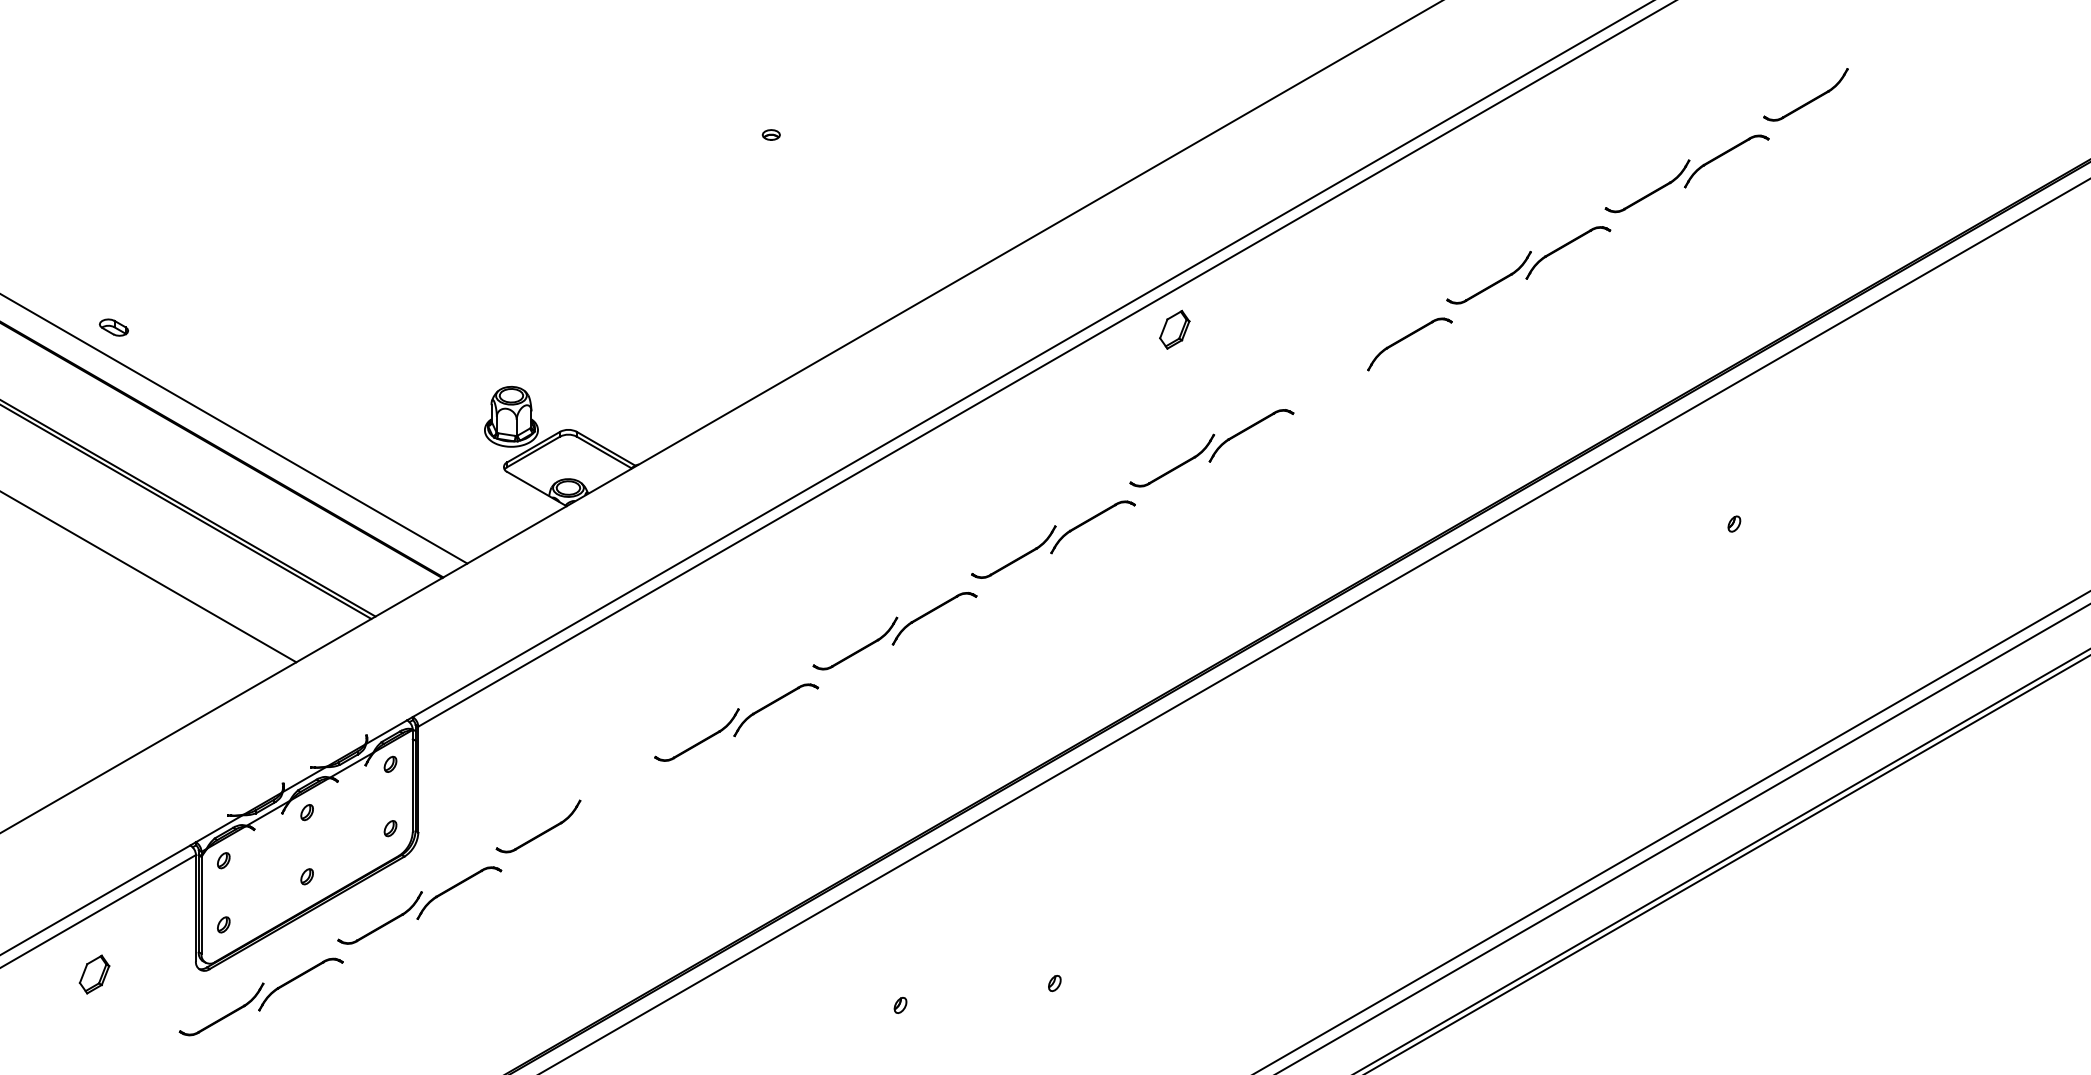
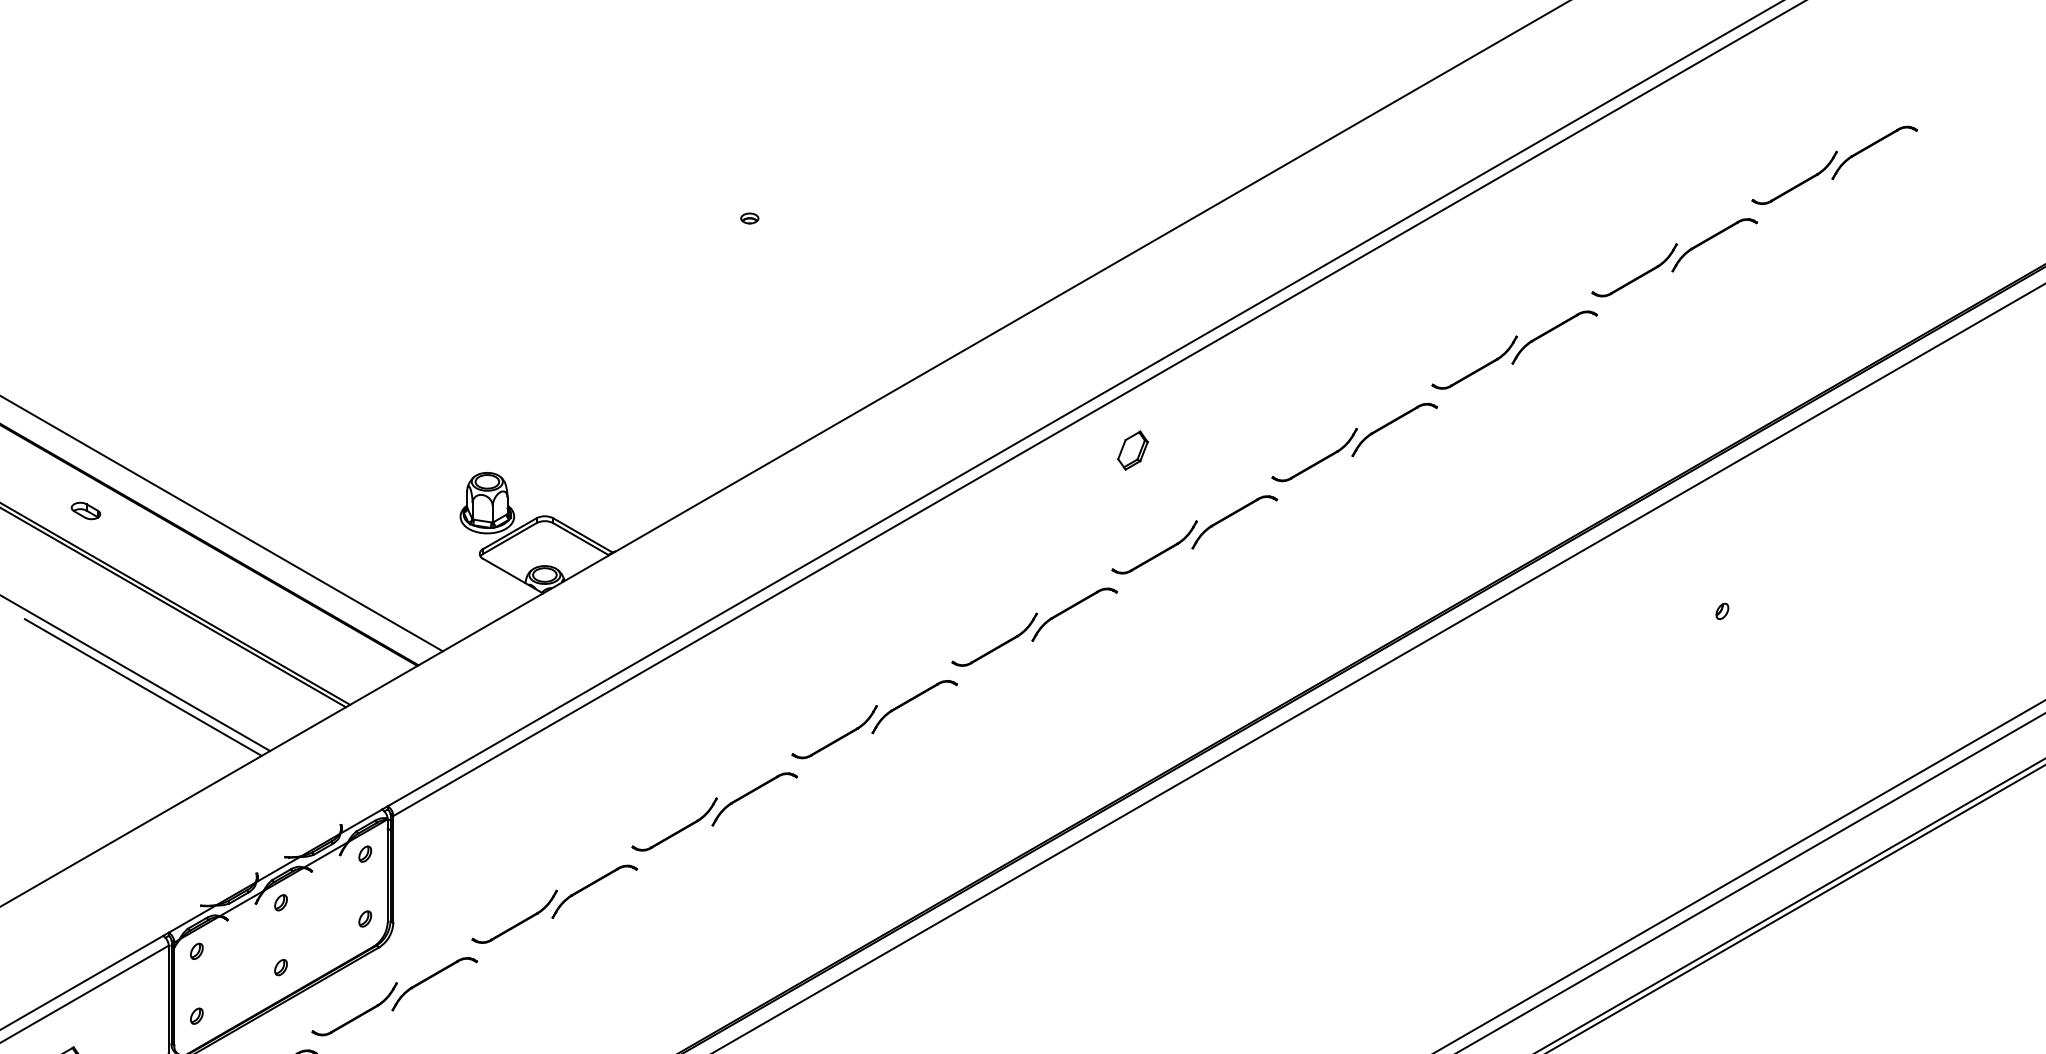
part: (1881, 64) -> (1870, 147), added
part: (113, 327) -> (85, 510), moved
part: (1174, 329) -> (1132, 450), moved
part: (1333, 375) -> (1317, 461), added
line: (170, 599) -> (143, 687), added
part: (613, 796) -> (590, 886), added

